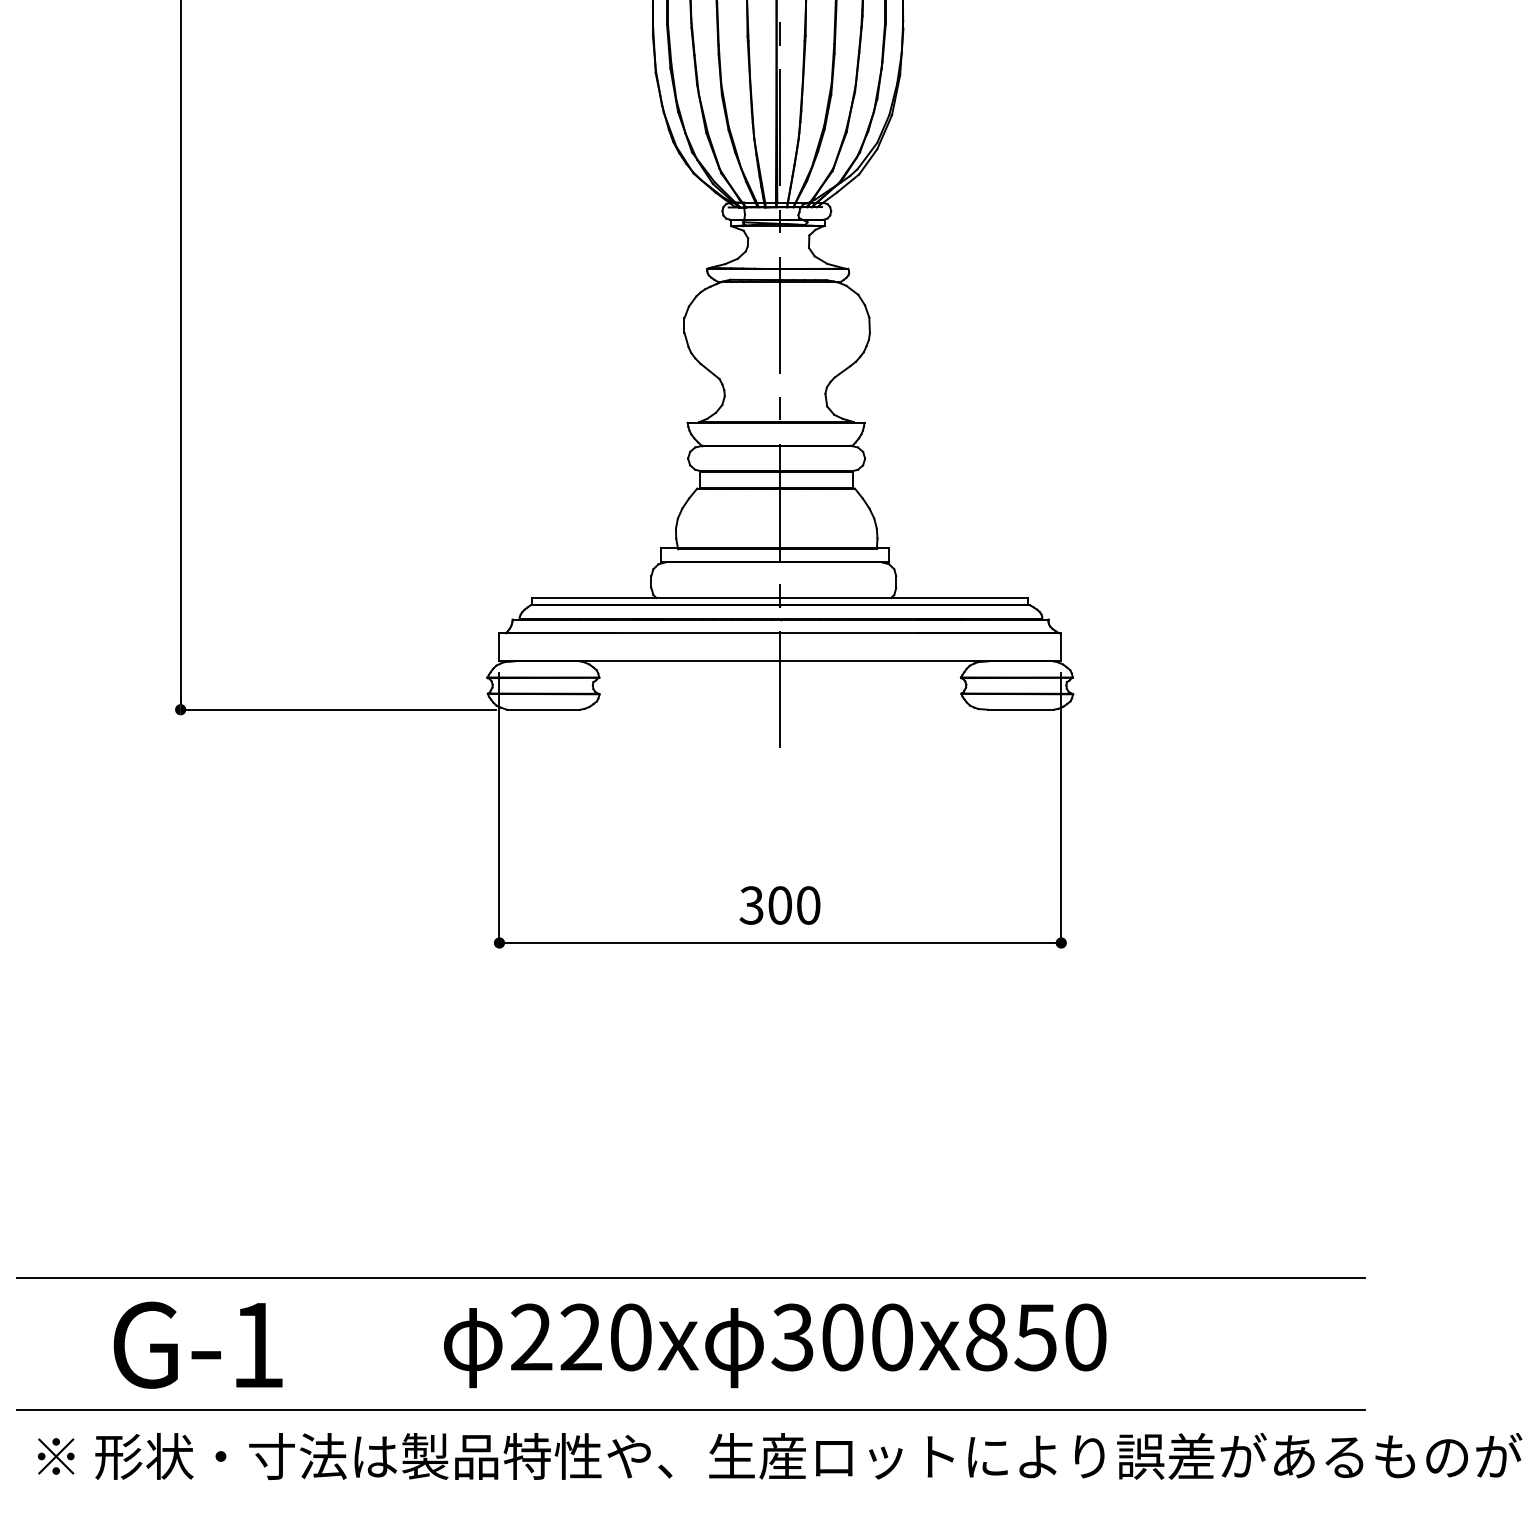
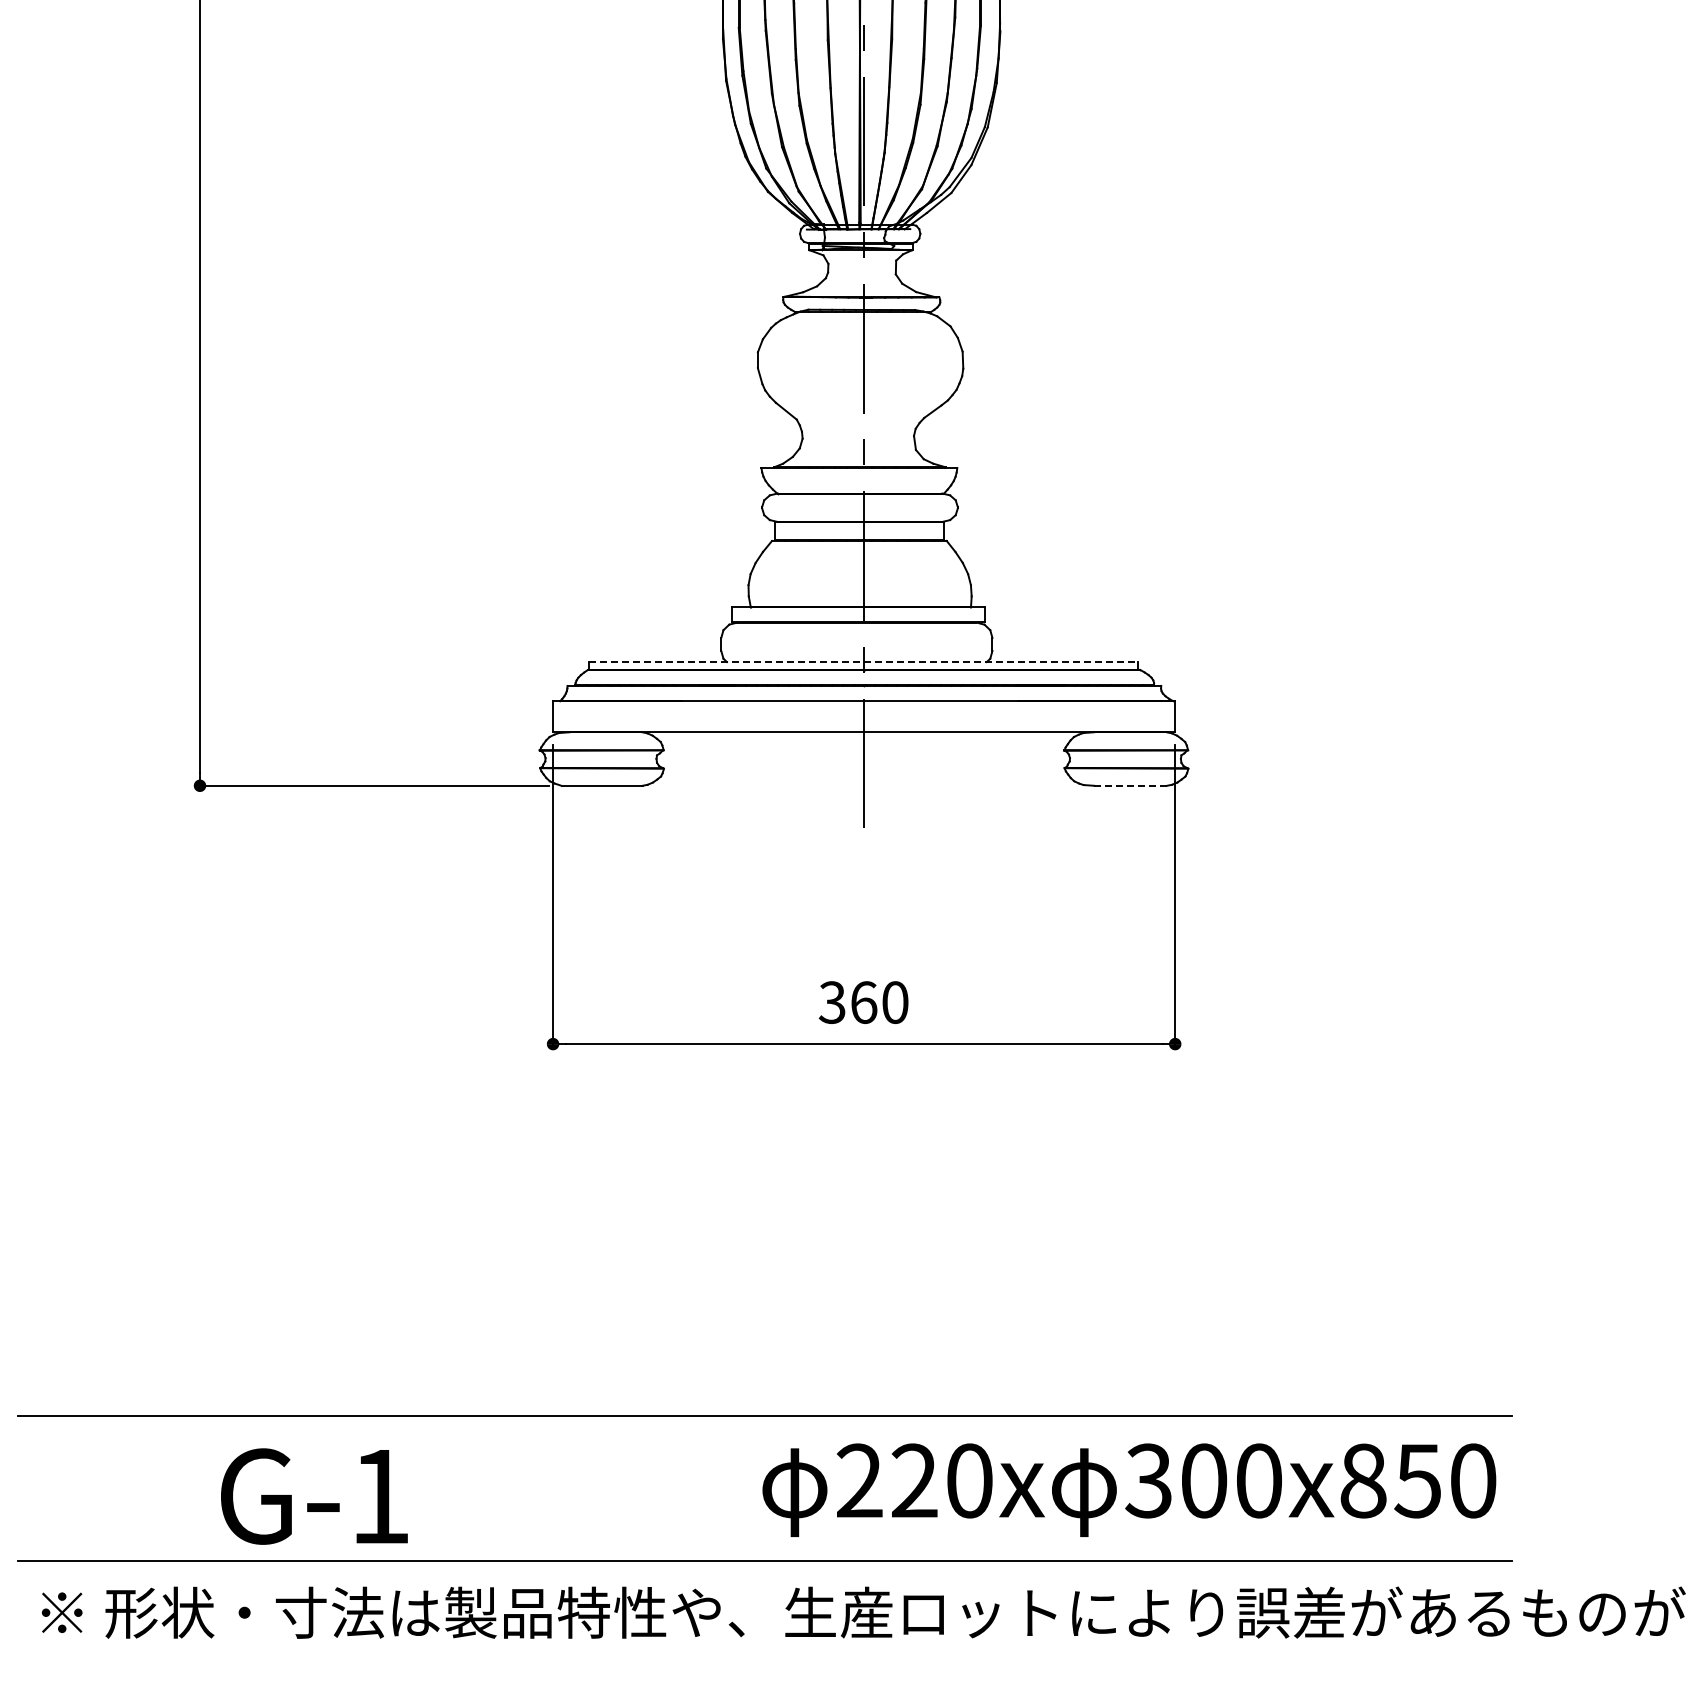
line: (779, 598) -> (863, 662), solid -> dashed
line: (1020, 709) -> (1130, 785), solid -> dashed
text: (780, 905) -> (864, 1002), 300 -> 360
text: (198, 1345) -> (314, 1496), moved
text: (775, 1345) -> (1129, 1489), moved

